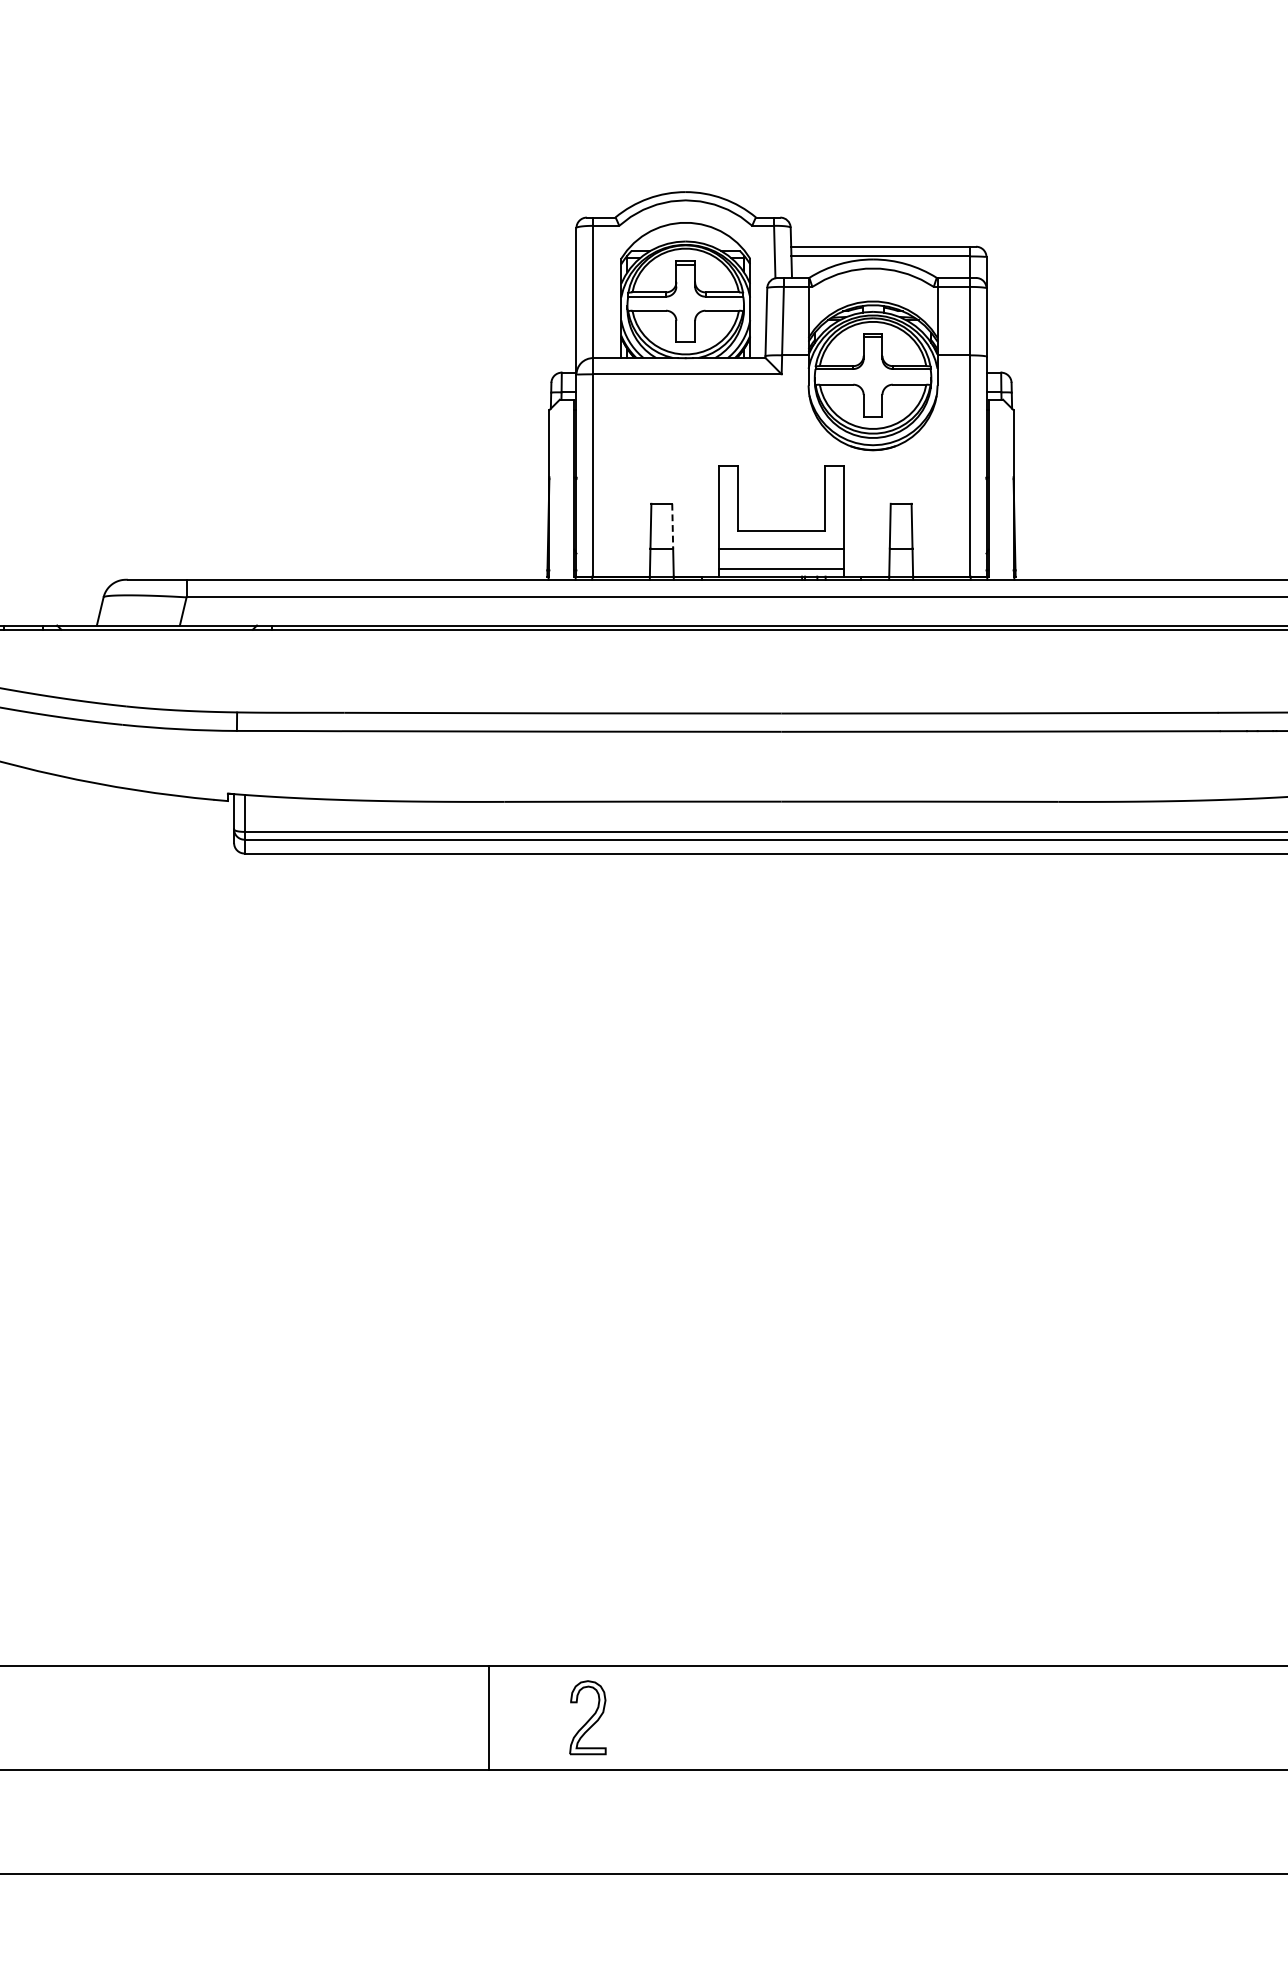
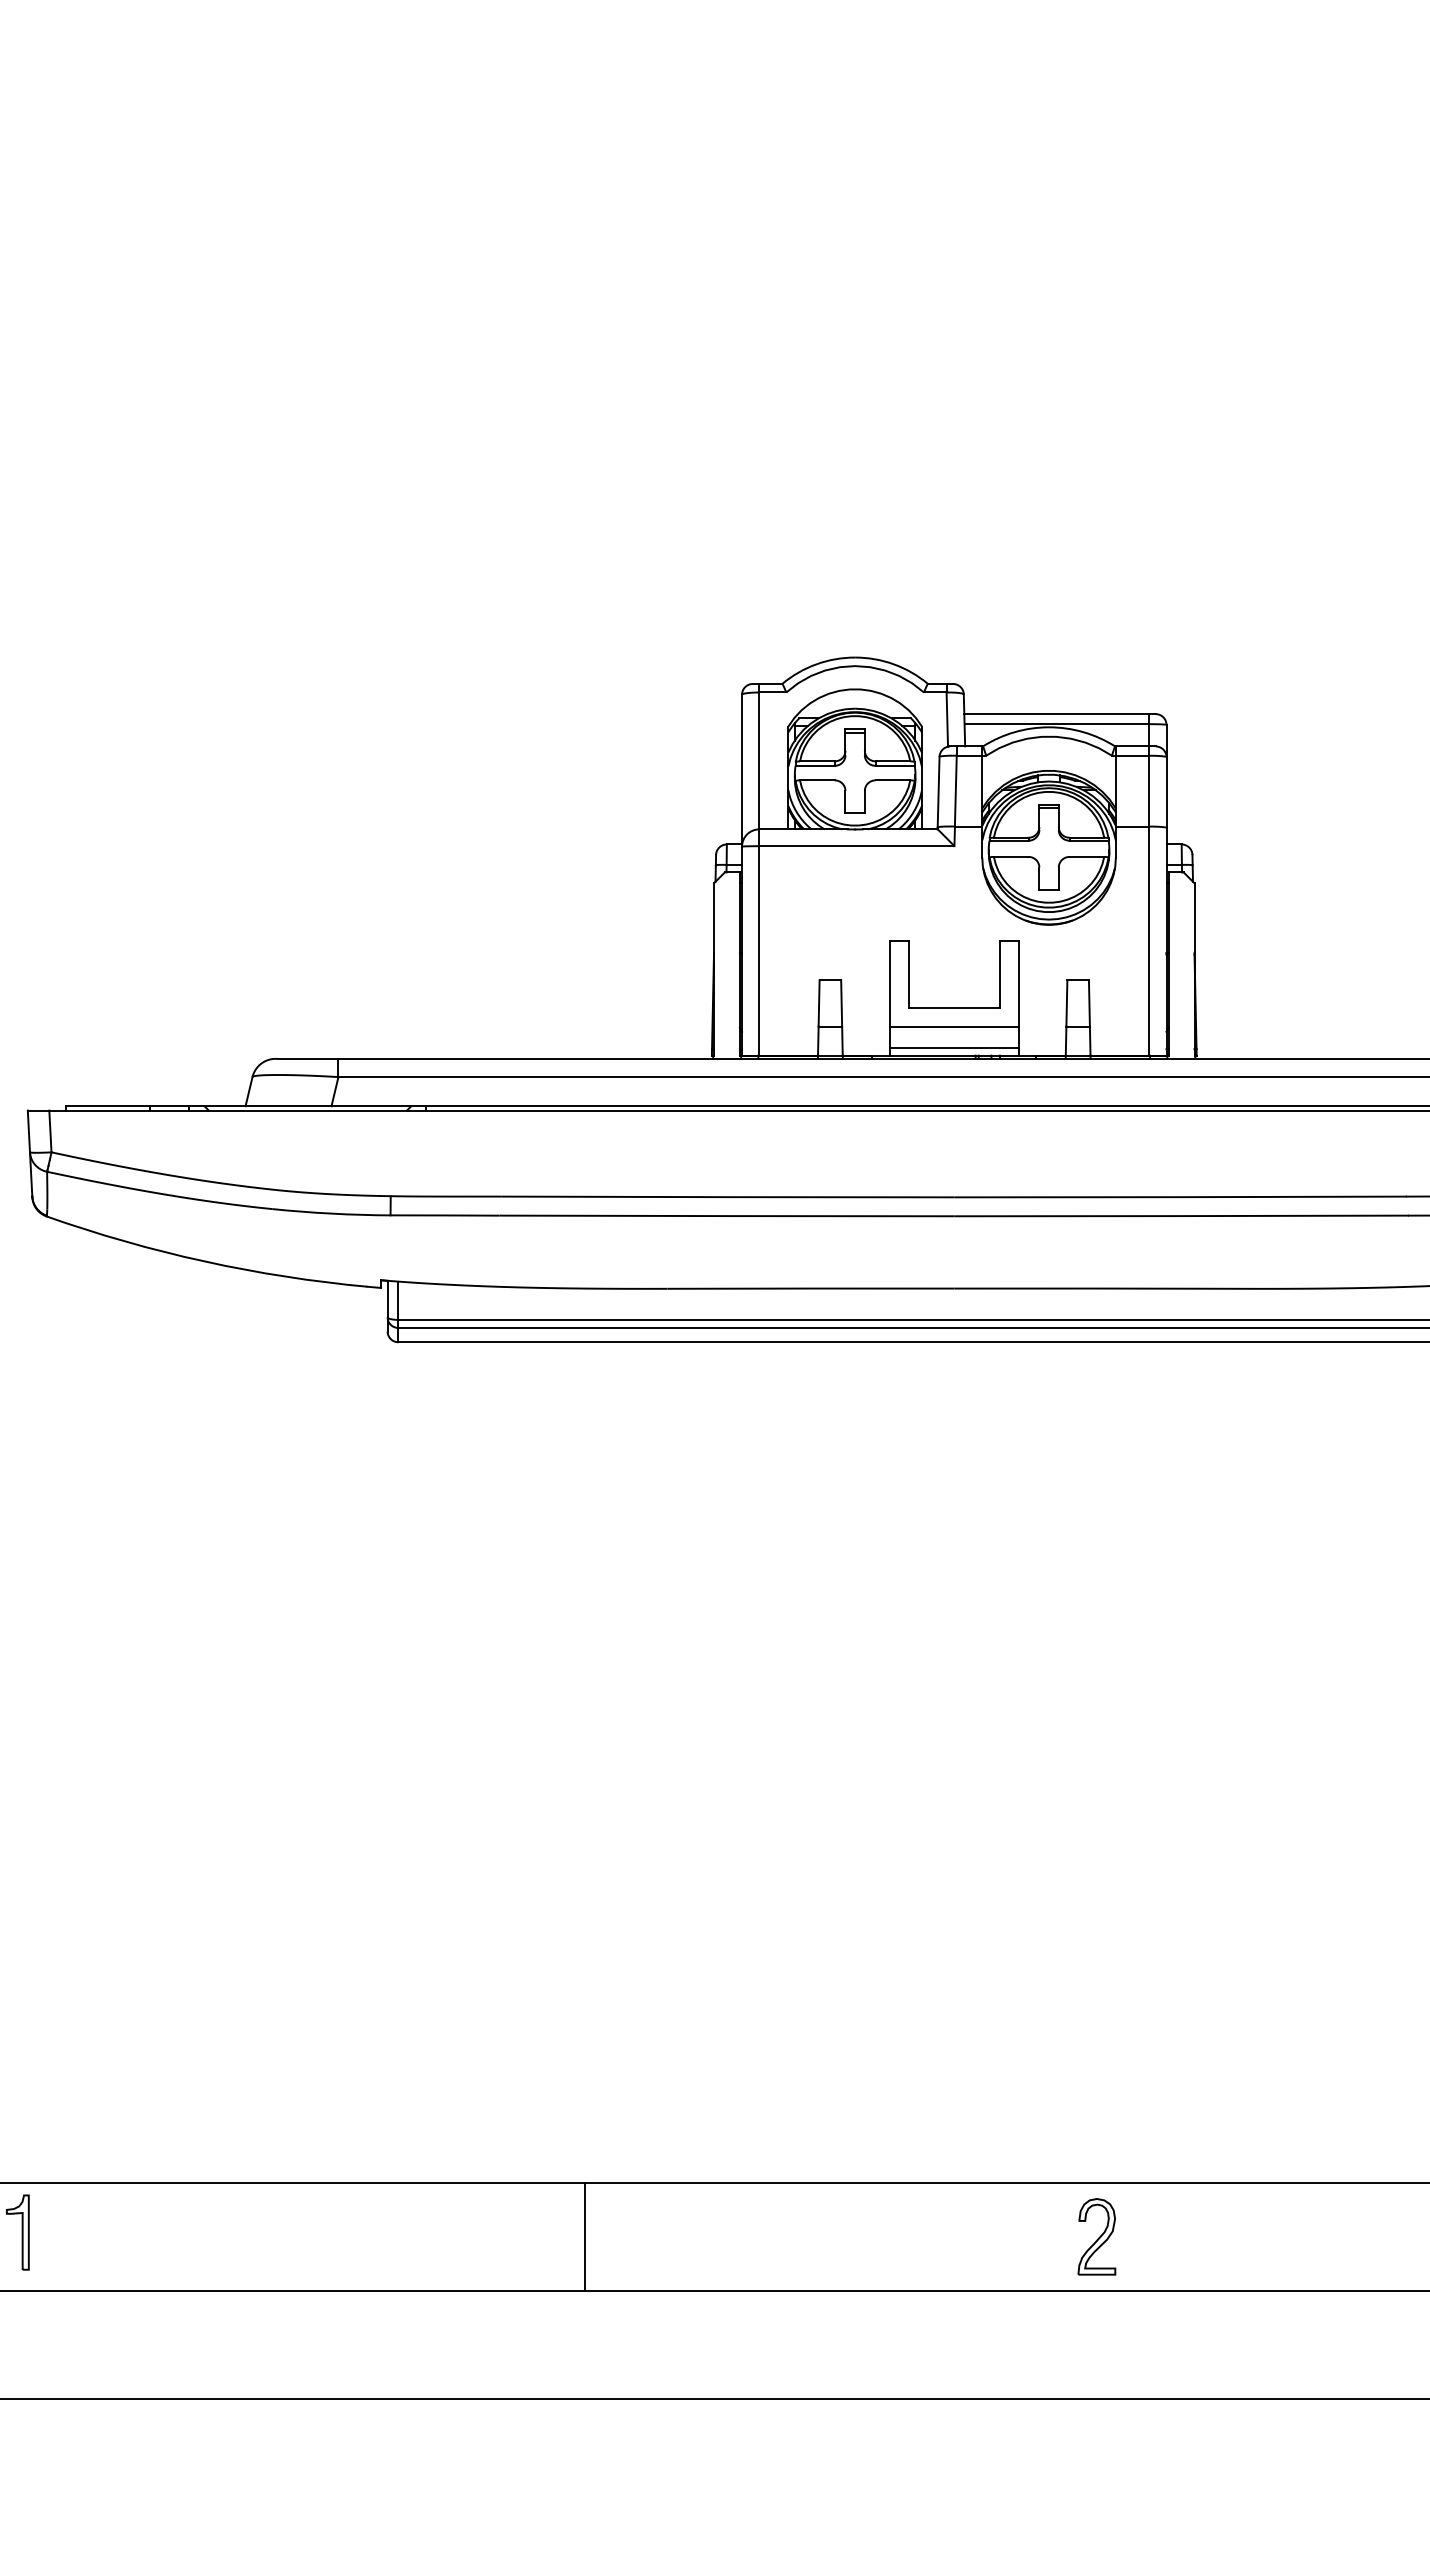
line: (672, 526) -> (841, 1003), dashed -> solid
line: (489, 1717) -> (584, 2236), moved
part: (587, 1717) -> (1096, 2236), moved

